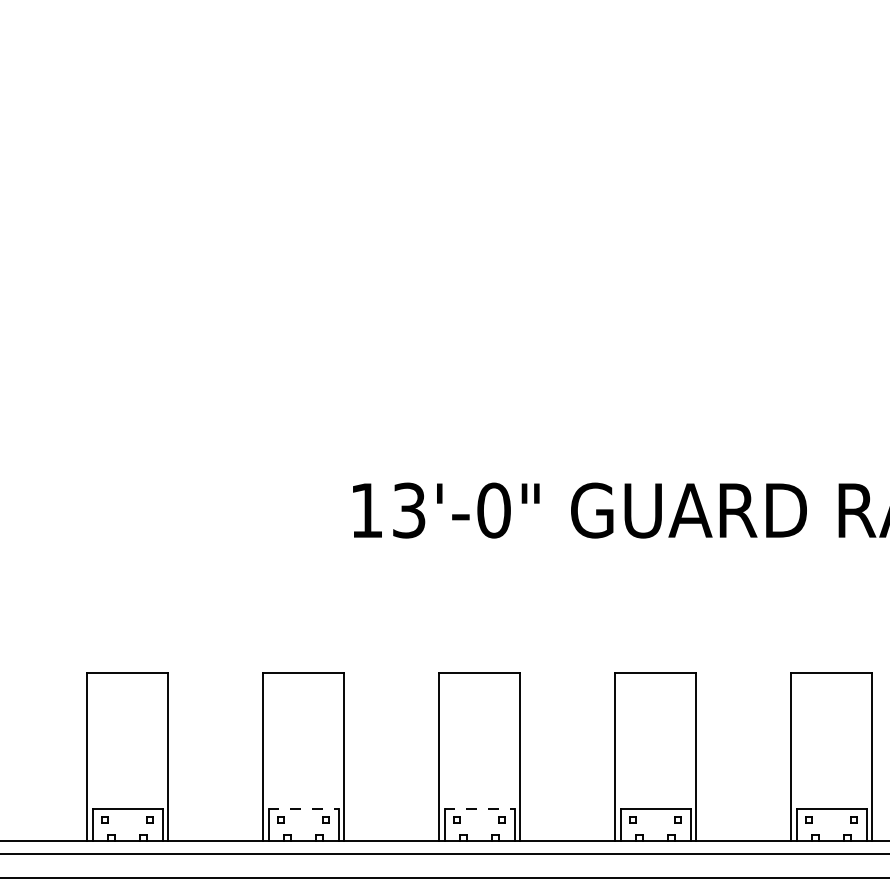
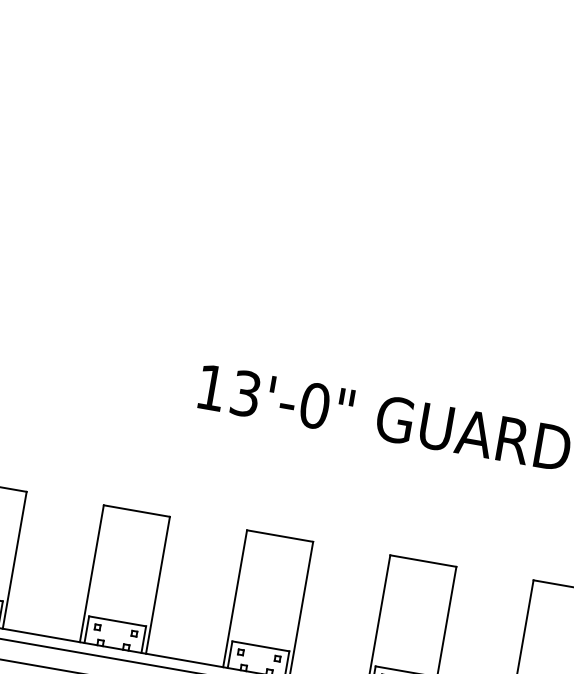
line: (303, 808) -> (117, 621), dashed -> solid
line: (479, 808) -> (260, 646), dashed -> solid

